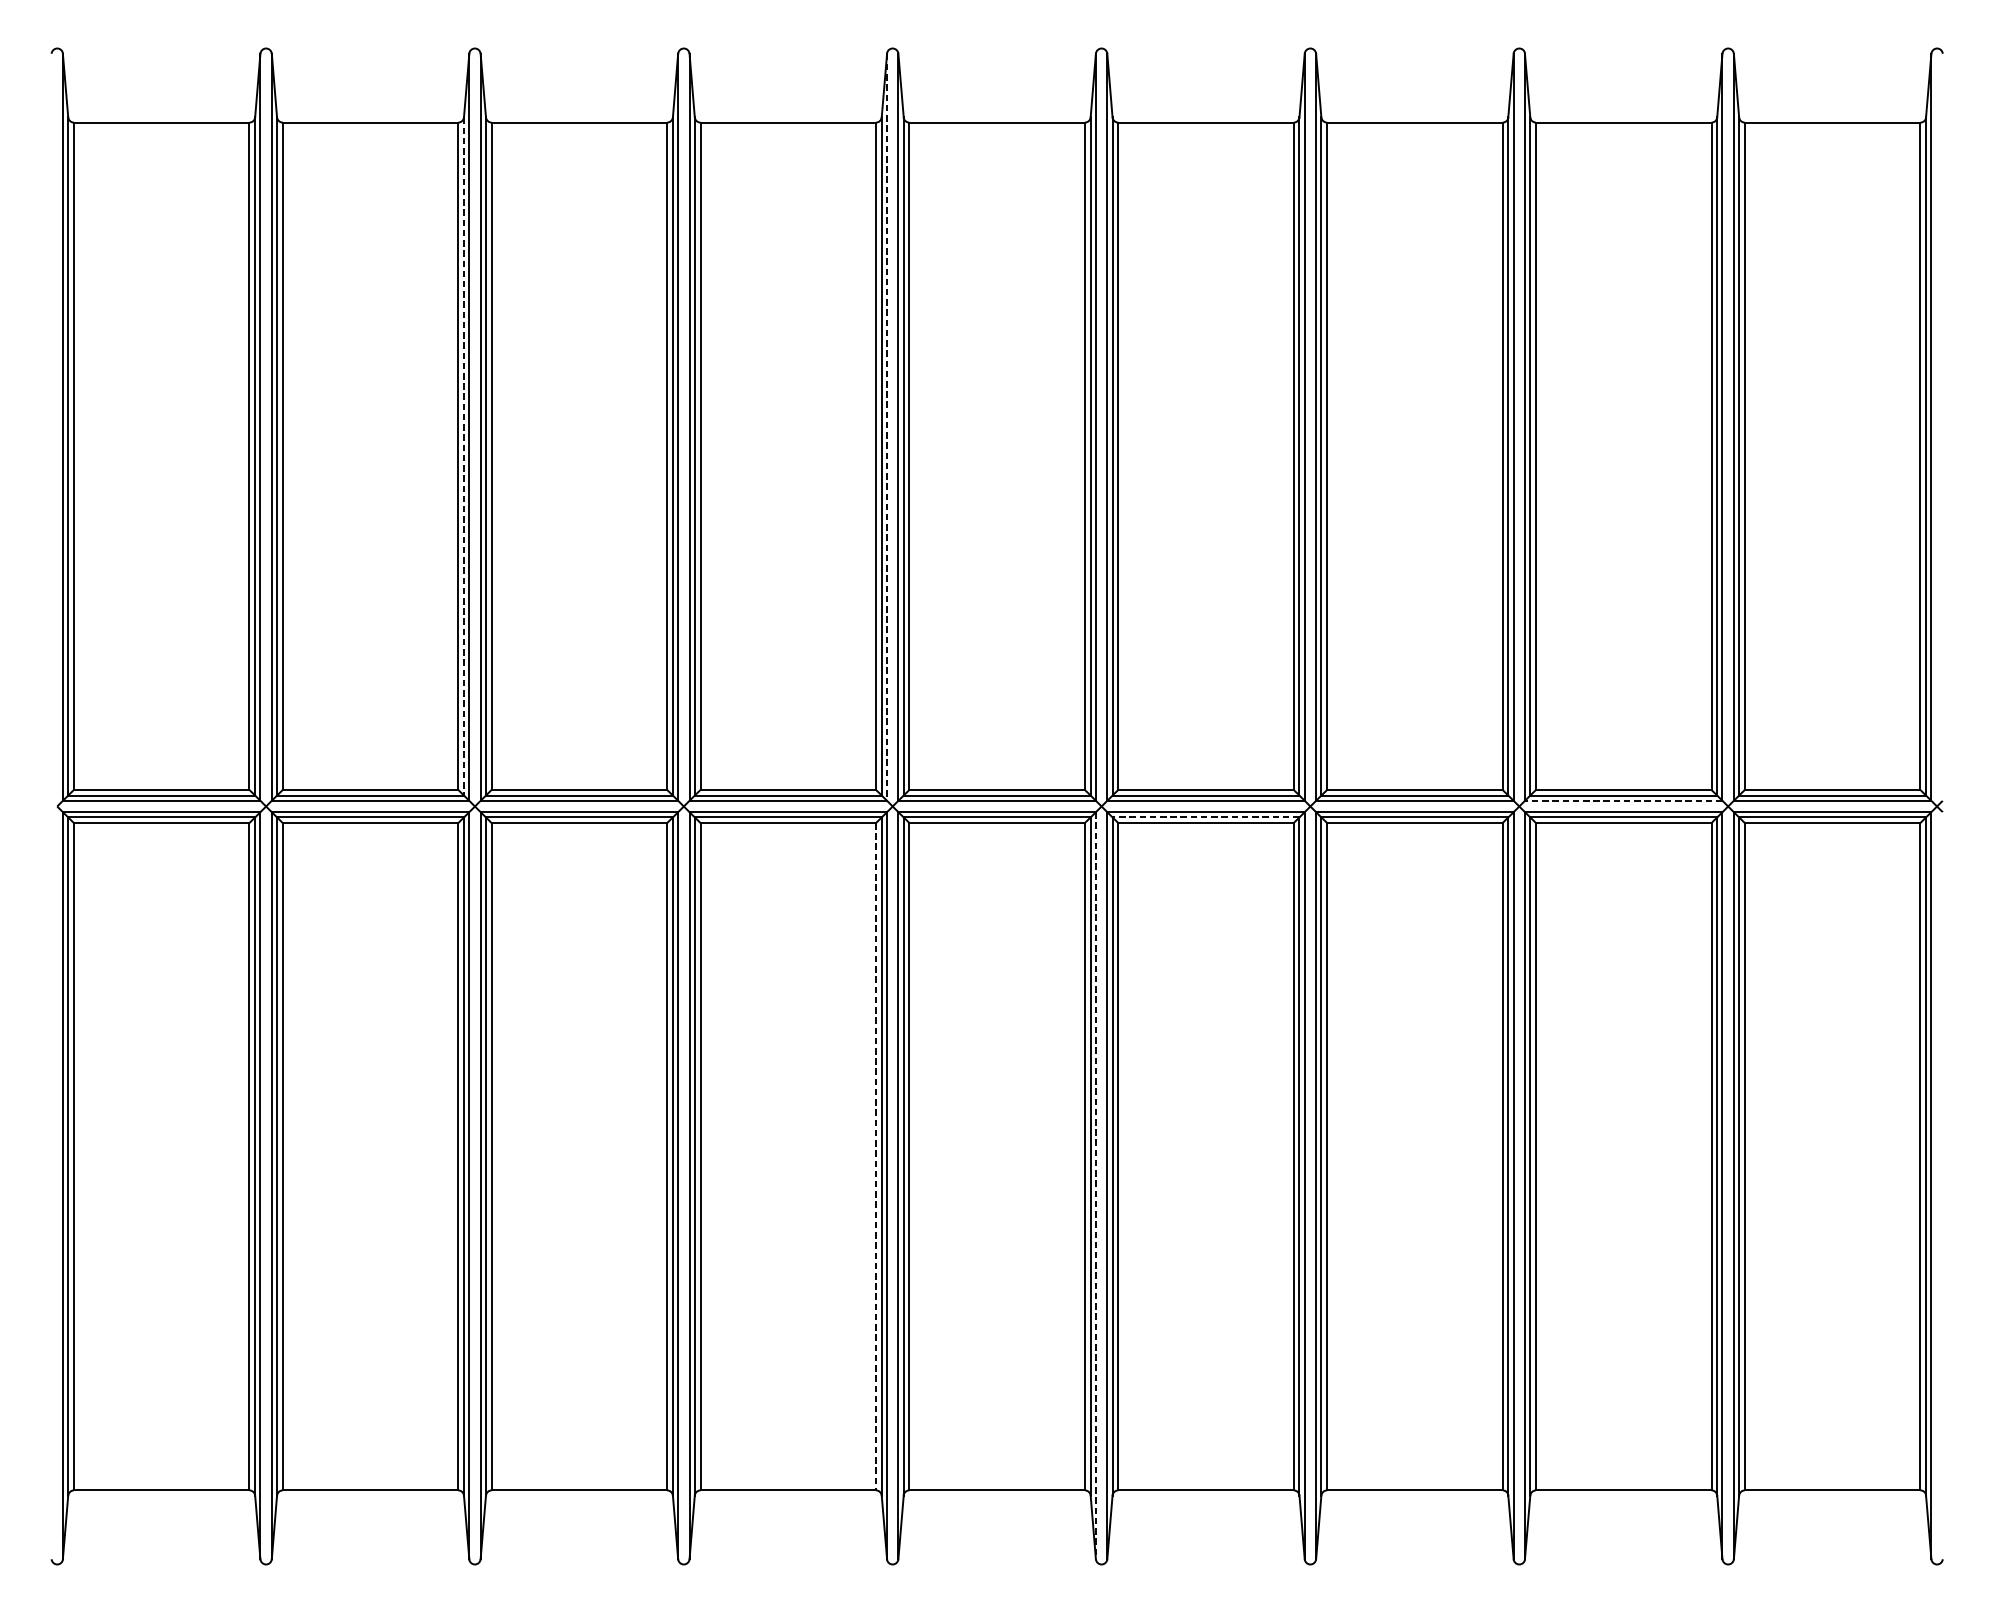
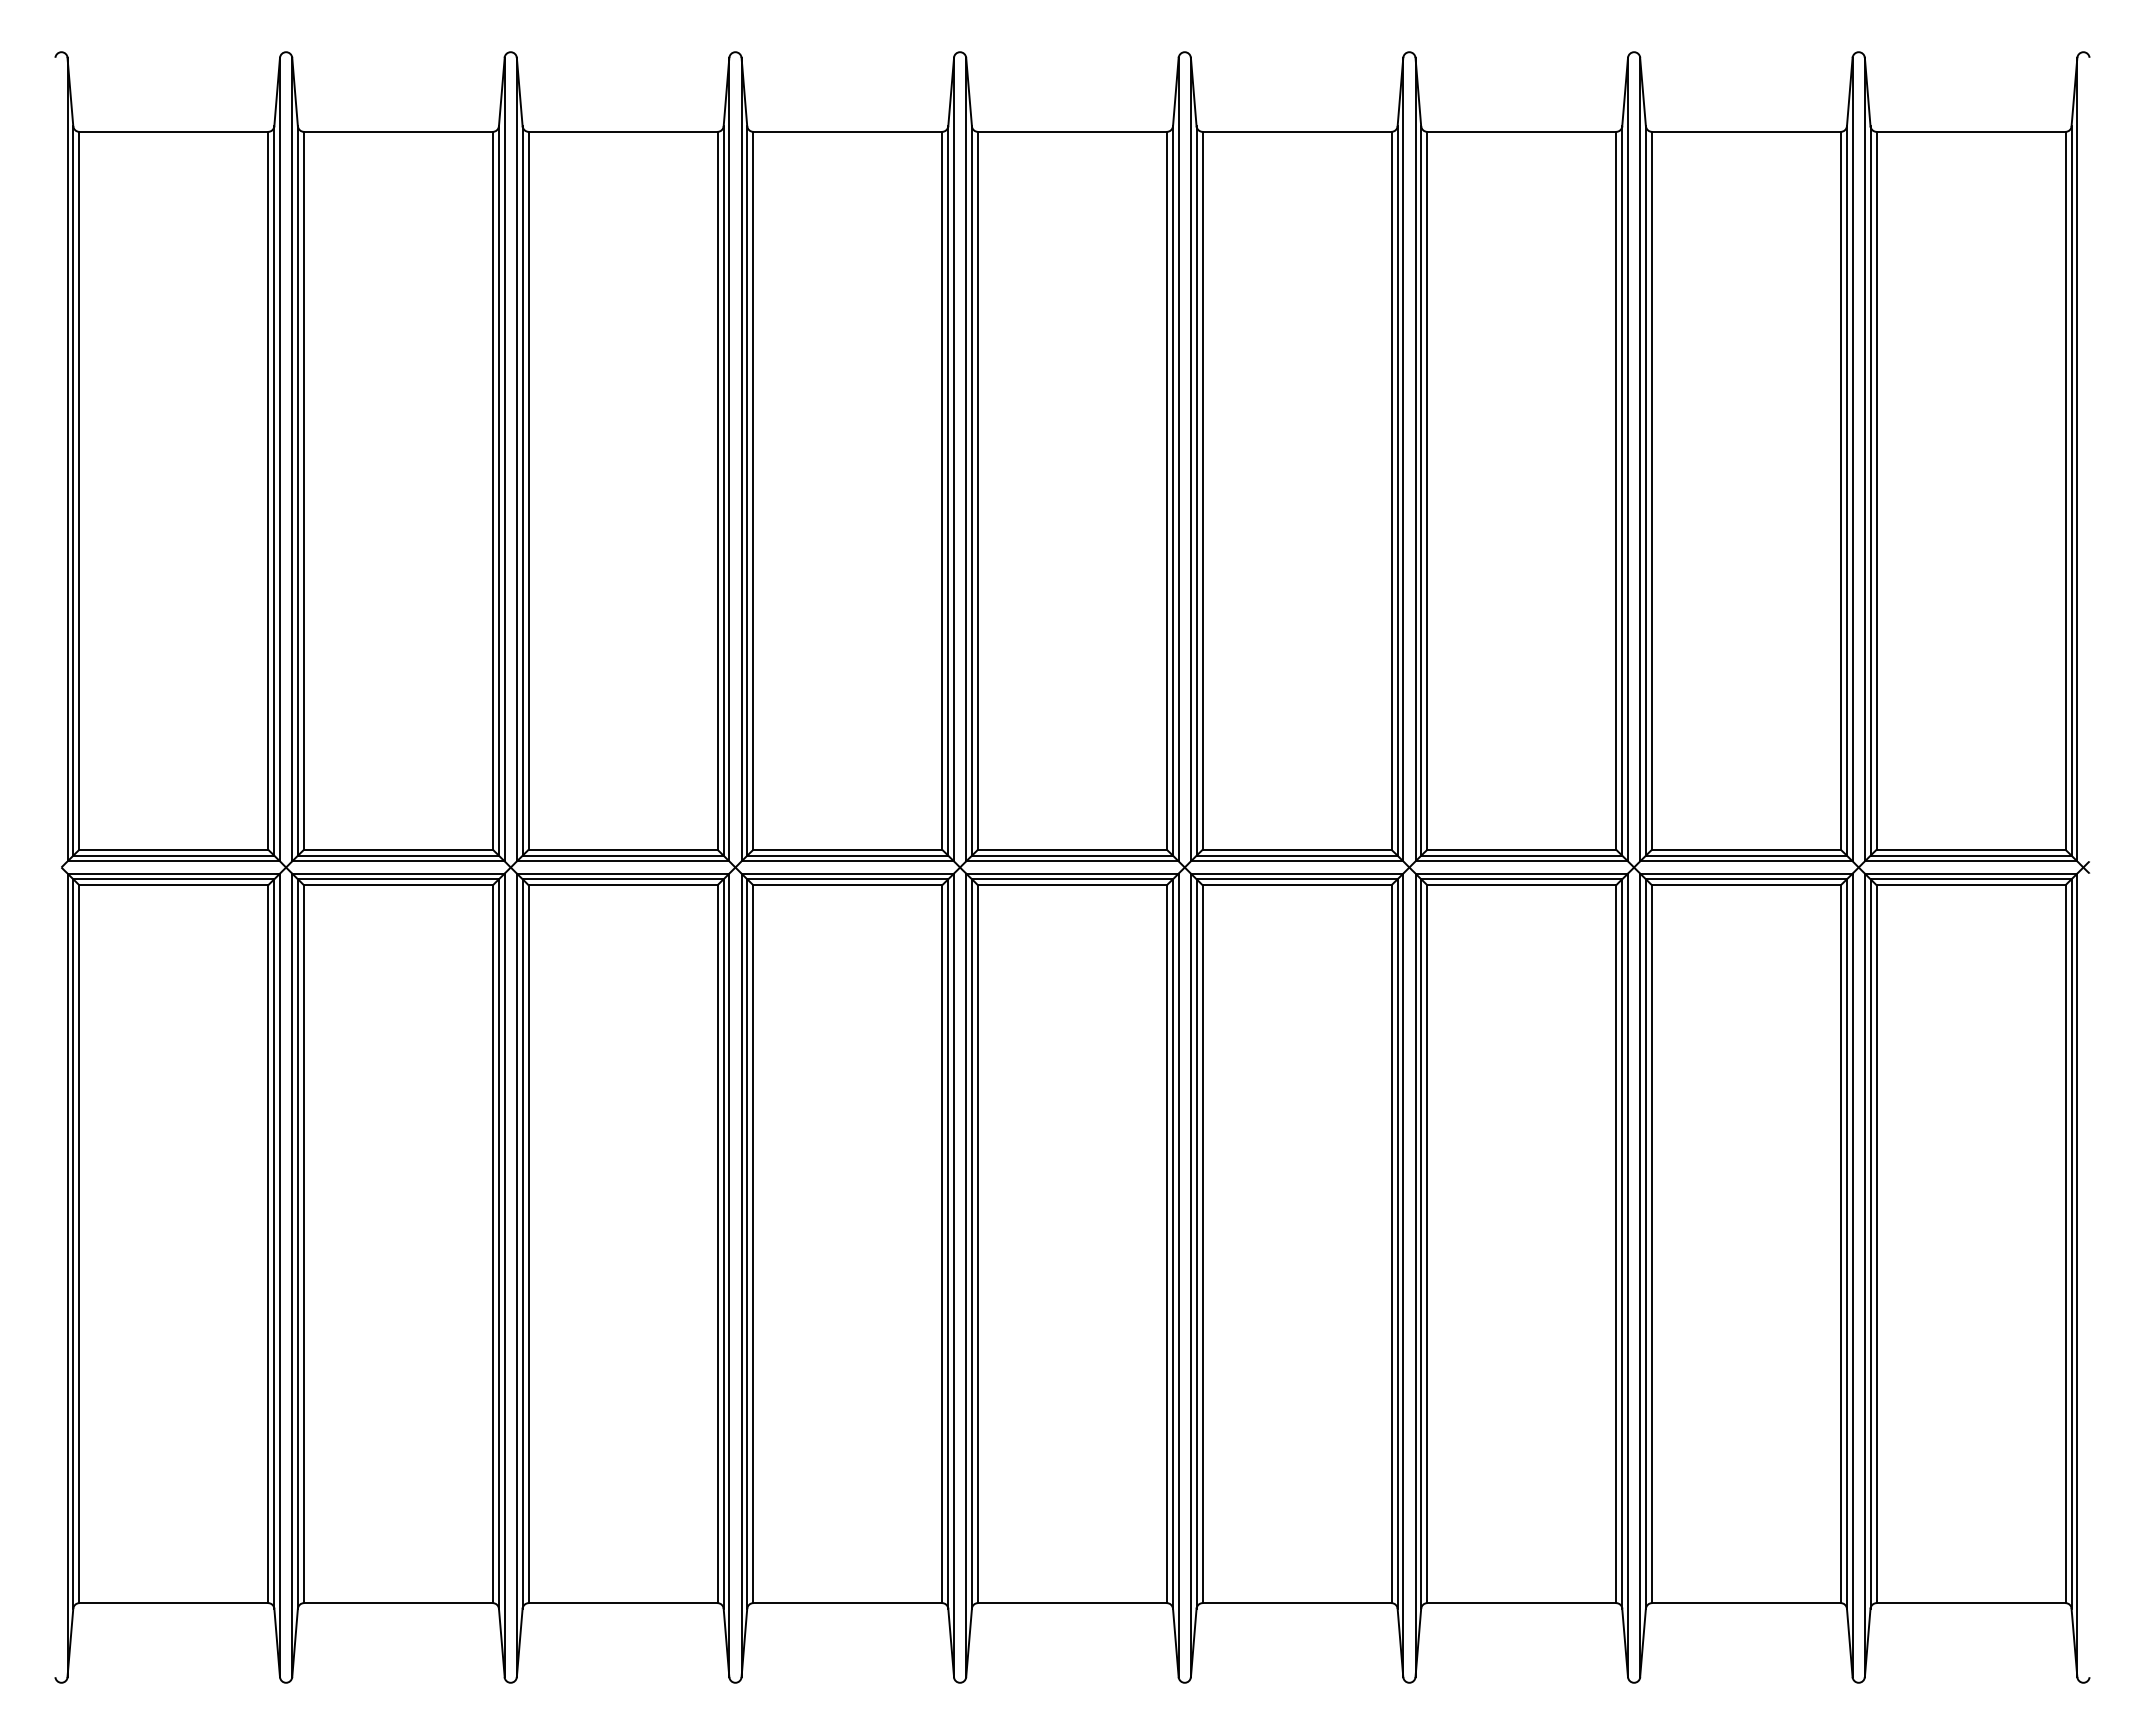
line: (887, 427) -> (954, 459), dashed -> solid
line: (463, 456) -> (498, 491), dashed -> solid
line: (1622, 800) -> (1745, 861), dashed -> solid
line: (1206, 817) -> (1297, 879), dashed -> solid
line: (876, 1156) -> (942, 1244), dashed -> solid
line: (1095, 1185) -> (1178, 1275), dashed -> solid

